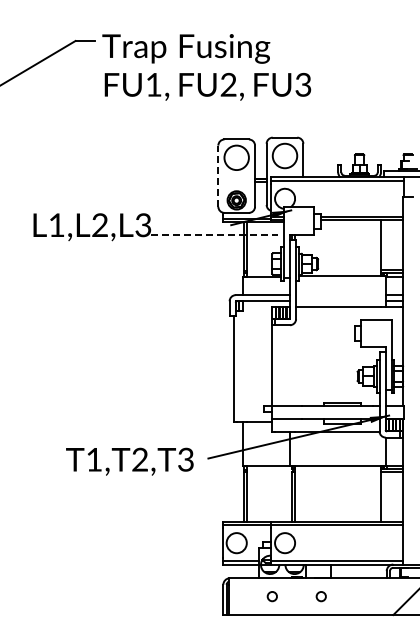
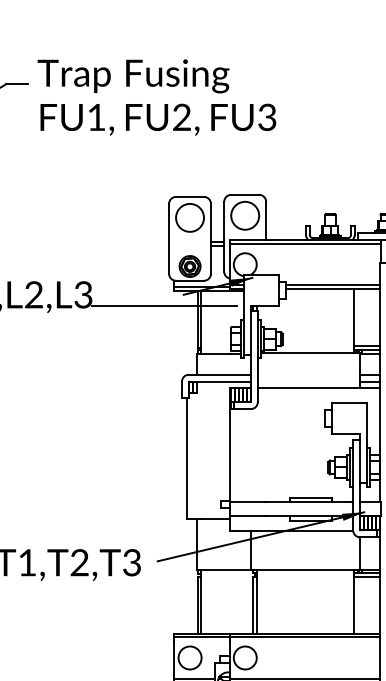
text: (206, 67) -> (156, 97), moved
line: (218, 176) -> (169, 239), dashed -> solid
line: (214, 234) -> (164, 305), dashed -> solid

